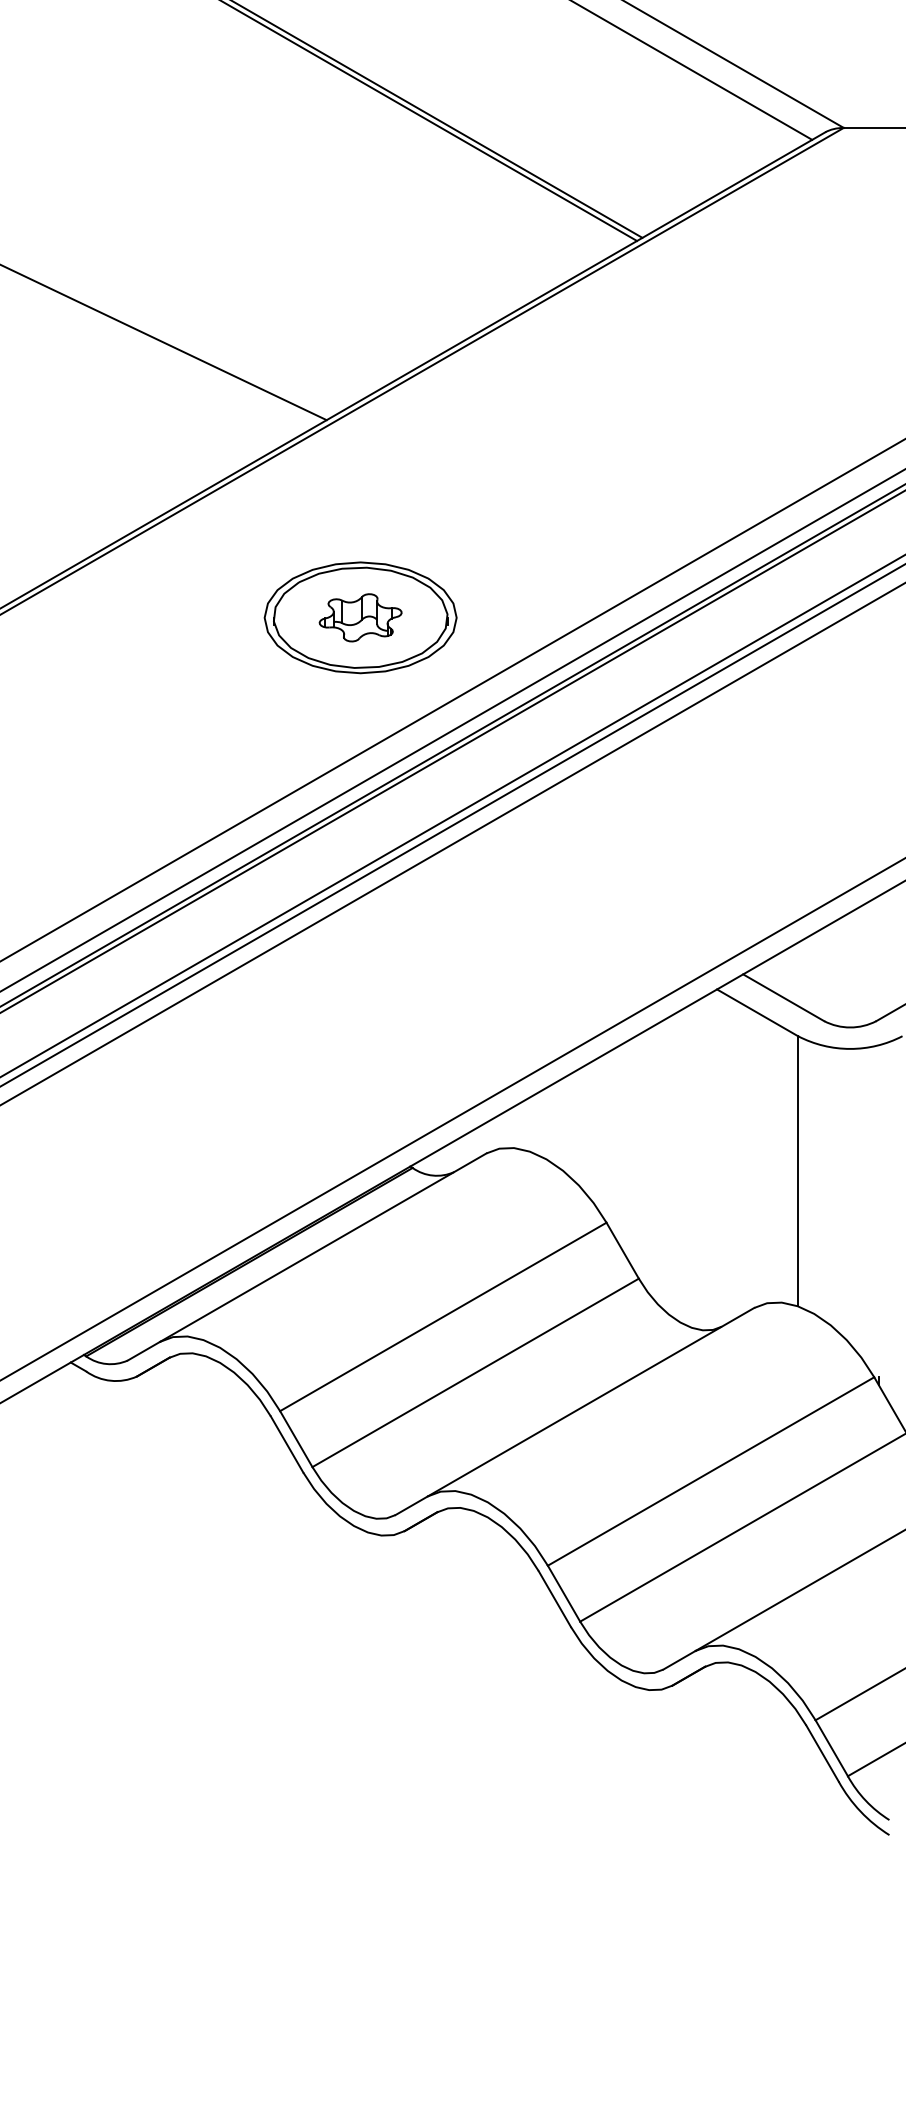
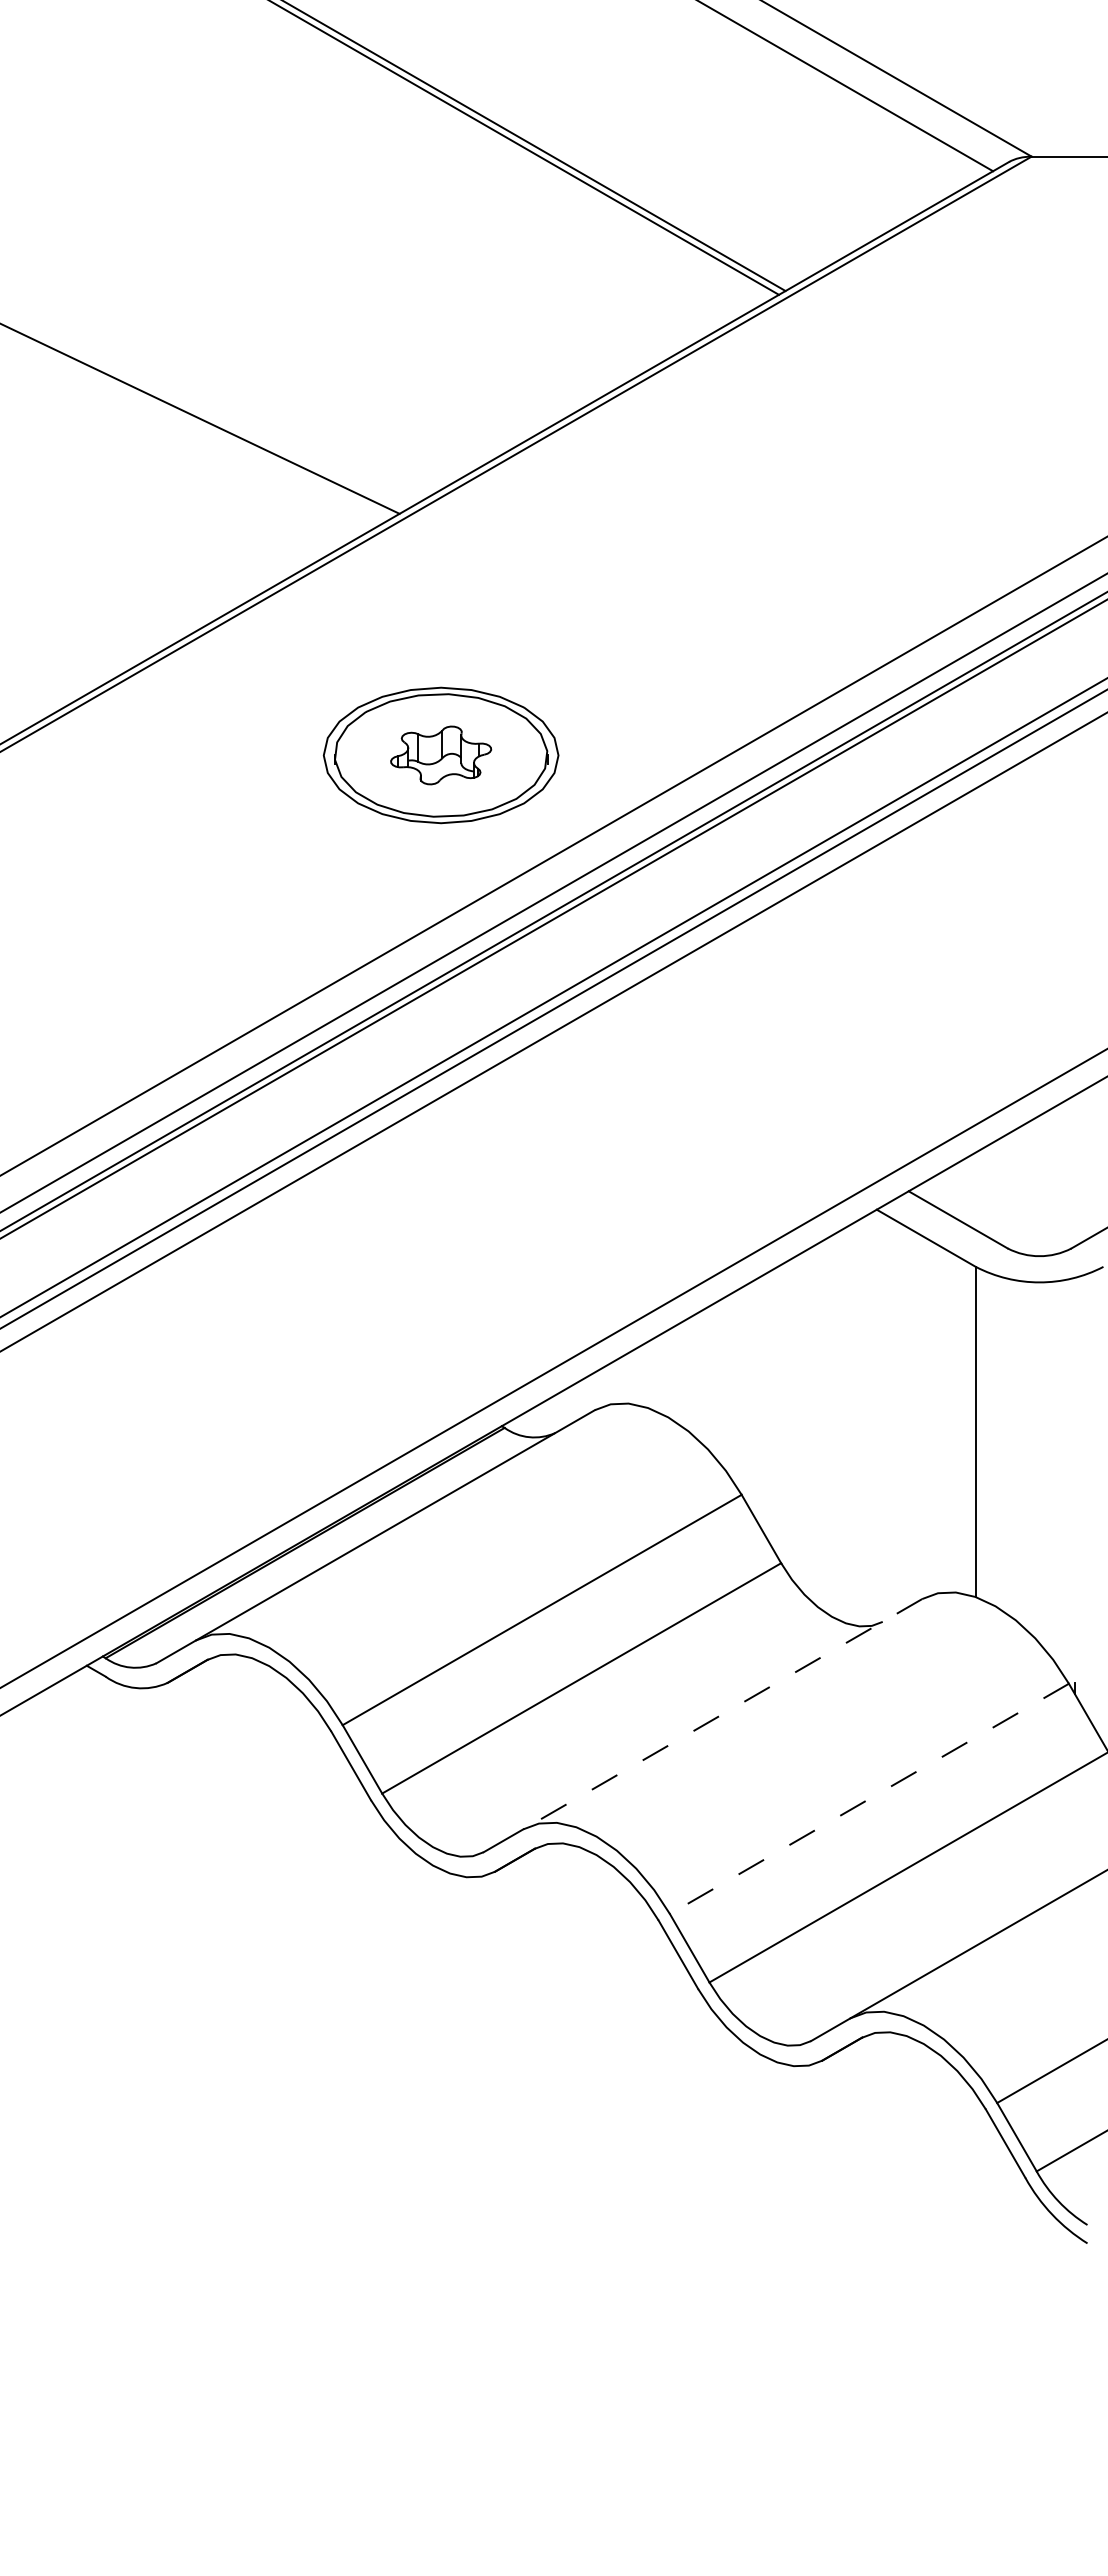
line: (590, 1402) -> (722, 1714), solid -> dashed
line: (711, 1471) -> (869, 1799), solid -> dashed

